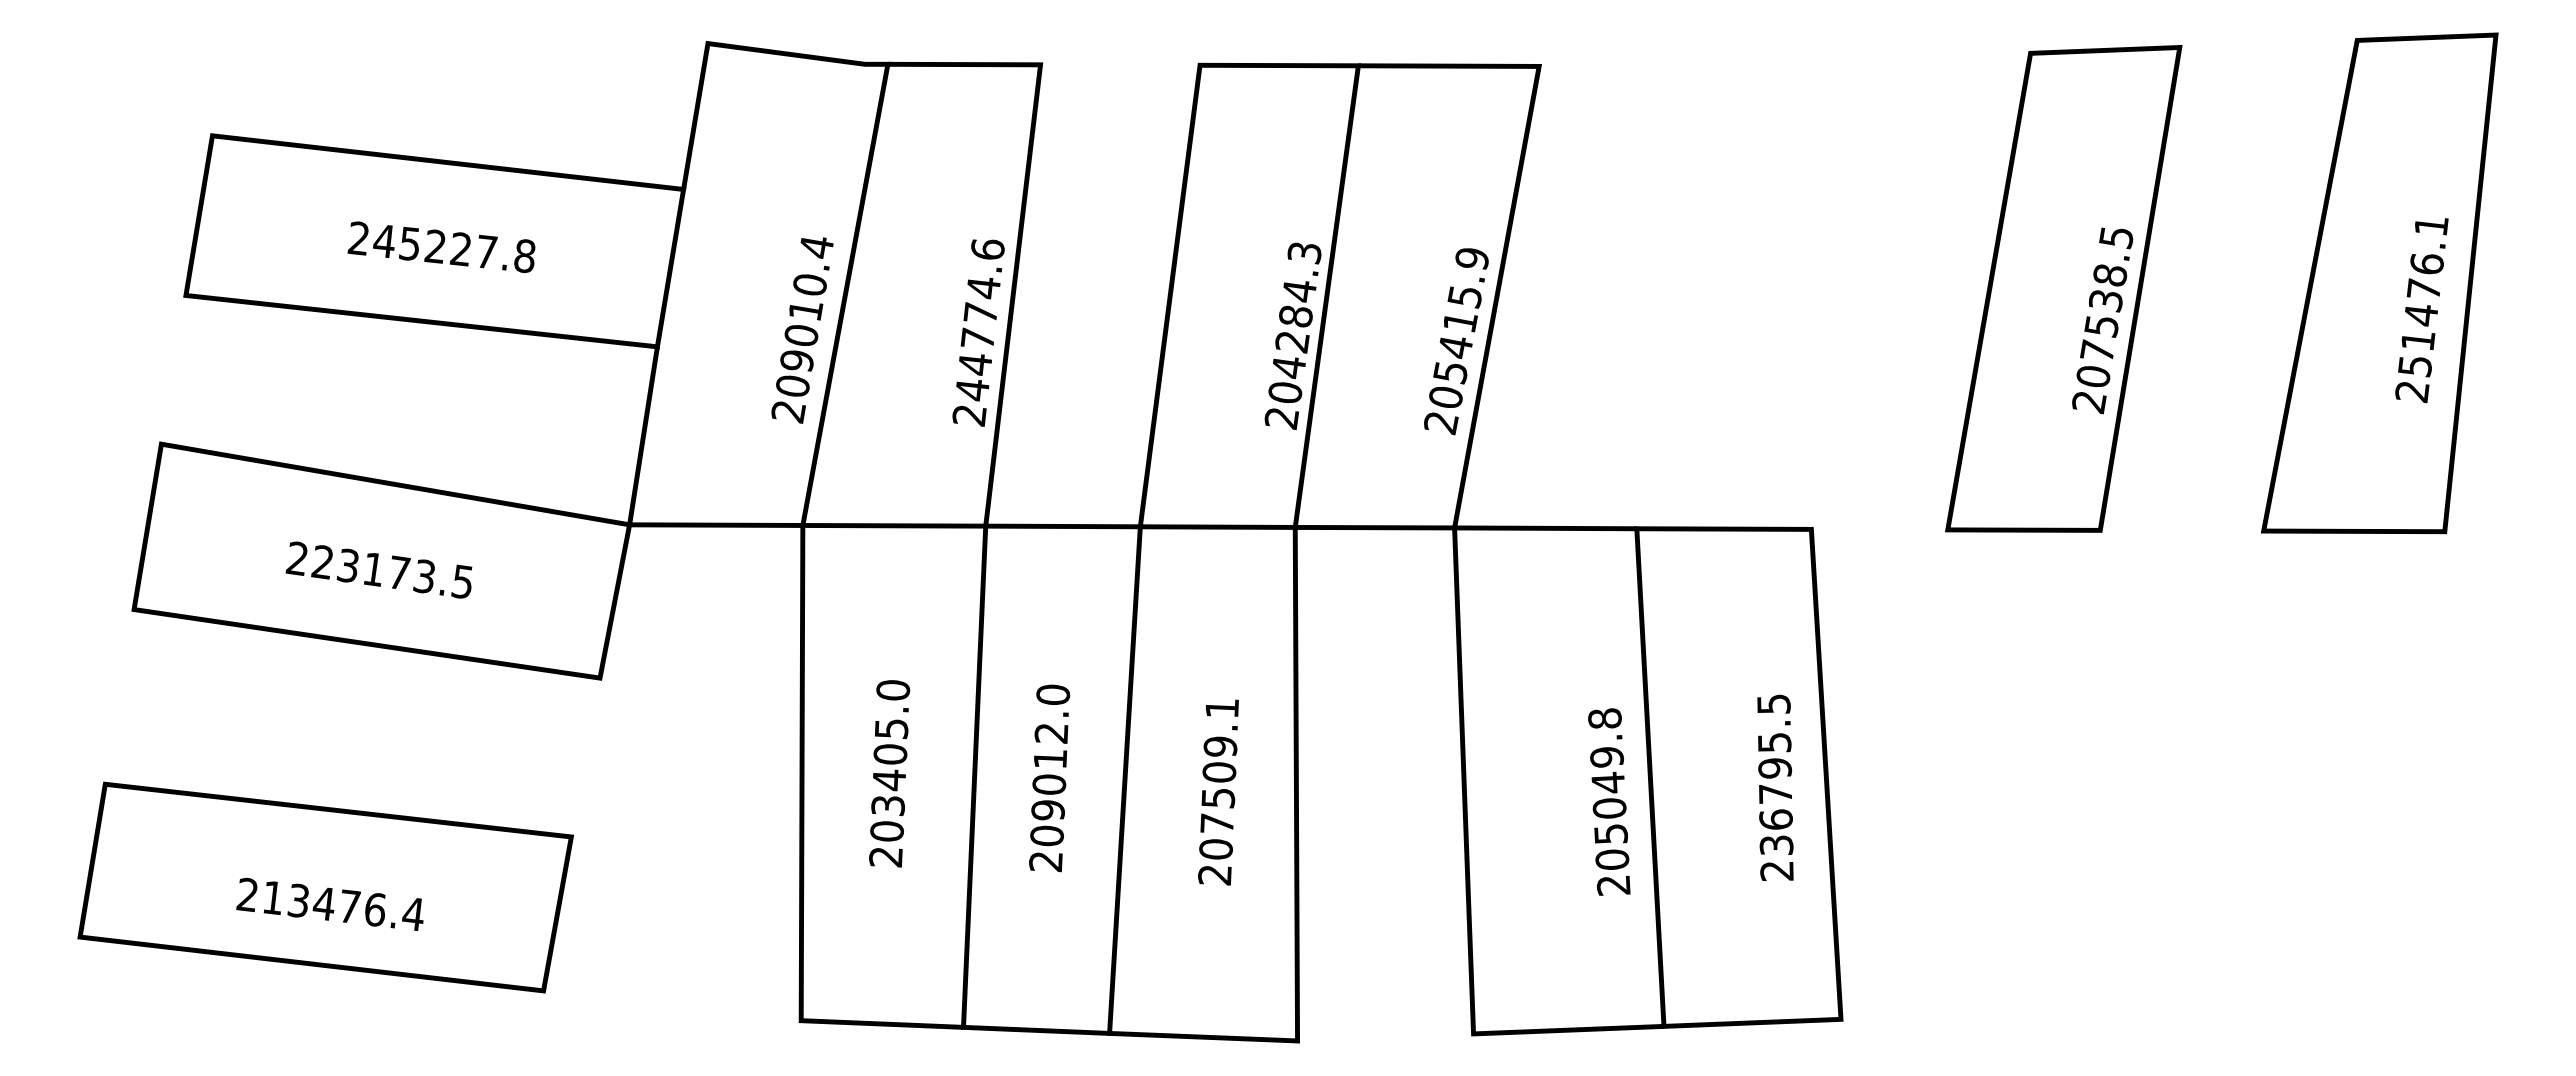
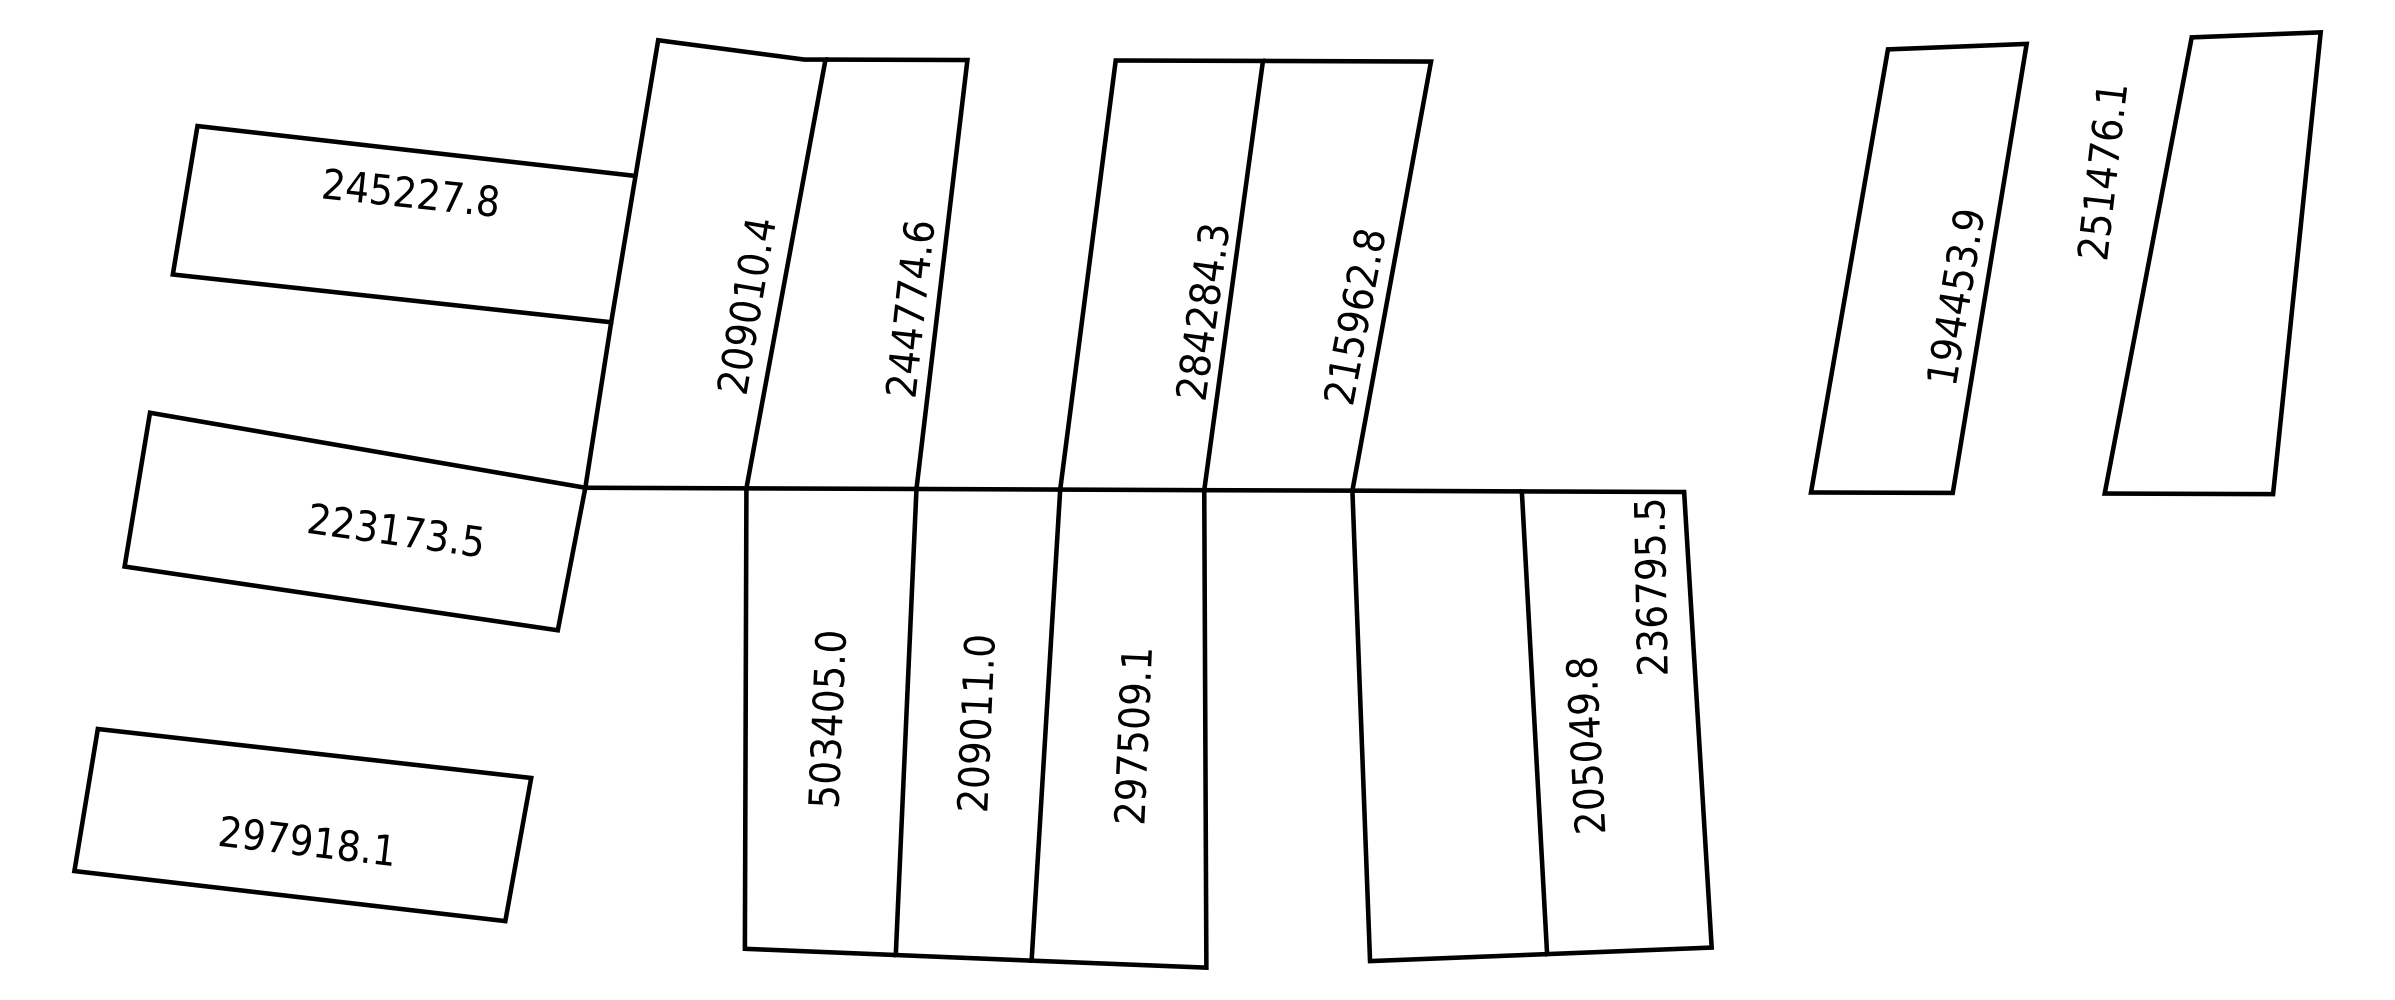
text: (441, 246) -> (410, 191), moved
text: (2421, 310) -> (2101, 173), moved
text: (2102, 320) -> (1954, 297), 207538.5 -> 194453.9
text: (1459, 327) -> (1356, 304), 205415.9 -> 215962.8
text: (1285, 392) -> (1195, 364), 204284.3 -> 284284.3
text: (378, 569) -> (394, 529), moved
text: (1050, 733) -> (976, 681), 209012.0 -> 209011.0
text: (1775, 787) -> (1650, 586), moved
text: (1609, 801) -> (1585, 745), moved
text: (1215, 849) -> (1130, 789), 207509.1 -> 297509.1
text: (885, 857) -> (823, 797), 203405.0 -> 503405.0
text: (343, 906) -> (319, 842), 213476.4 -> 297918.1

